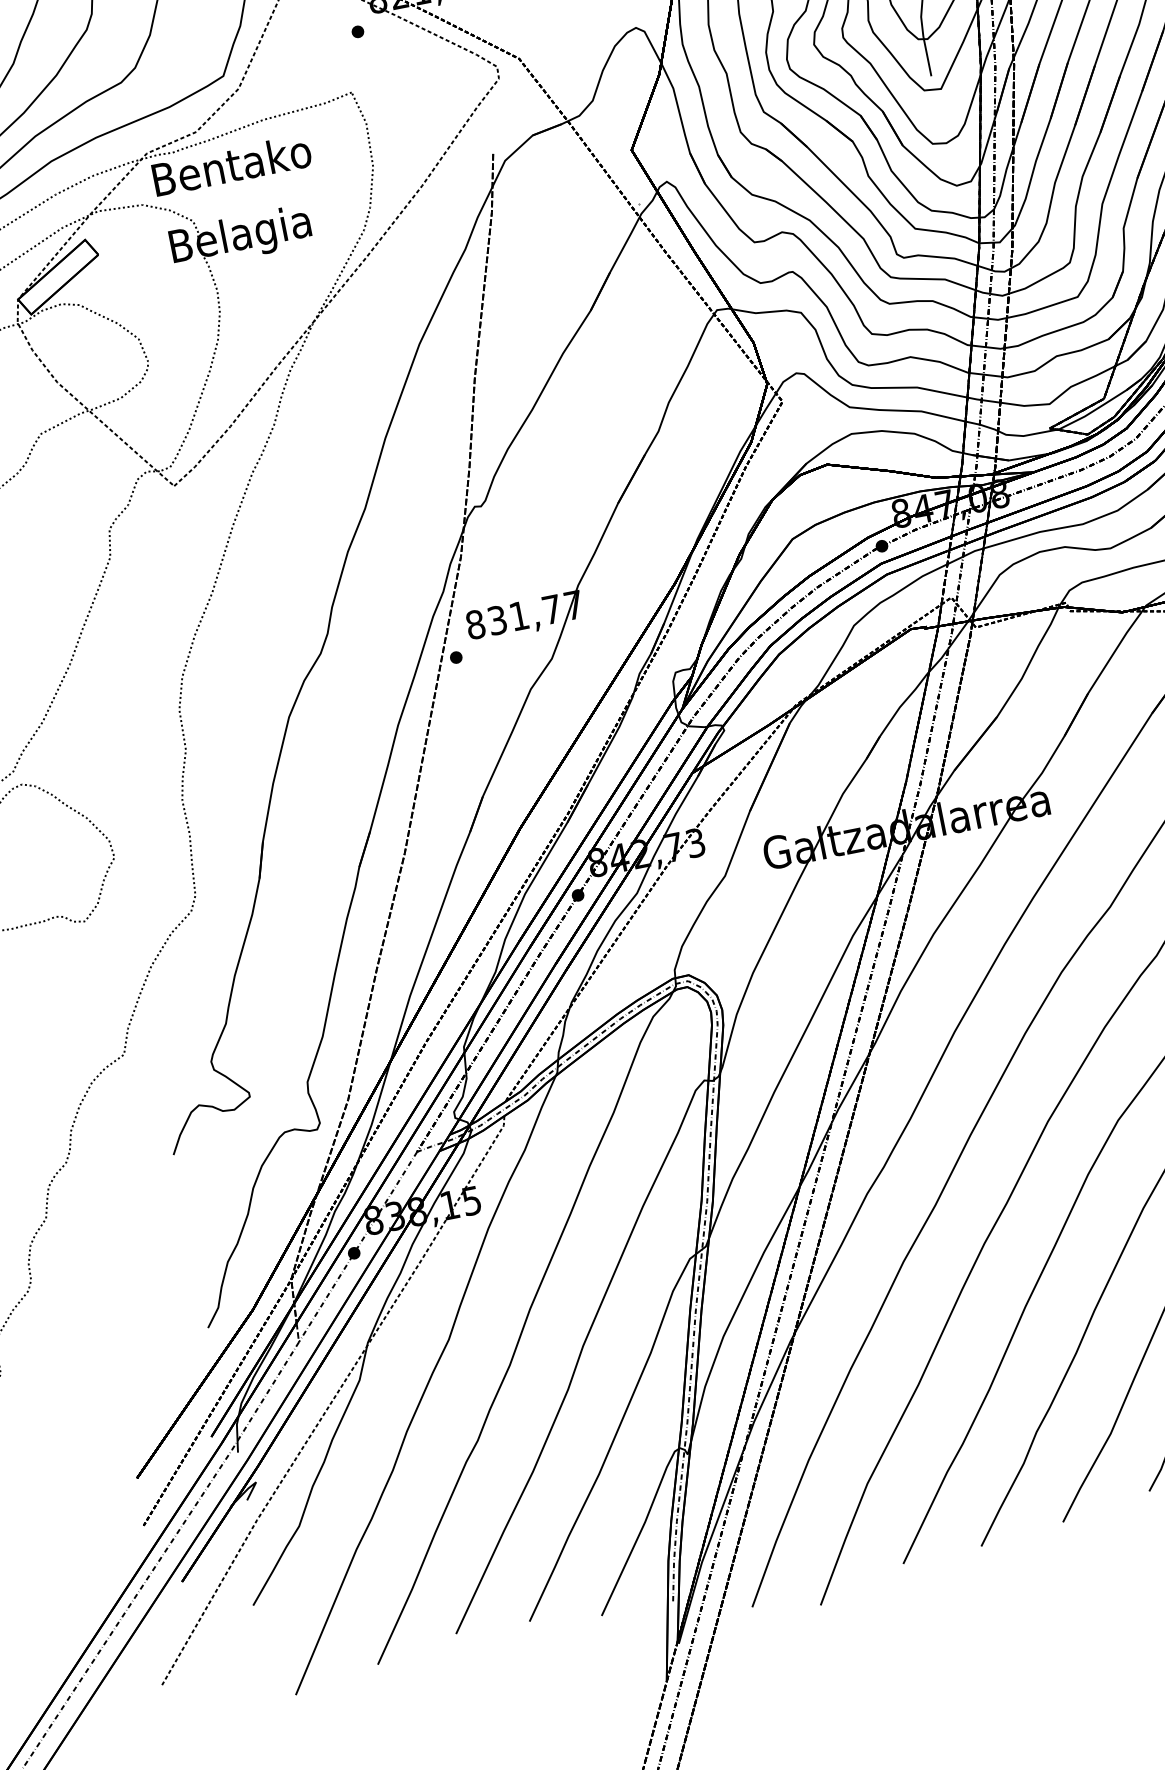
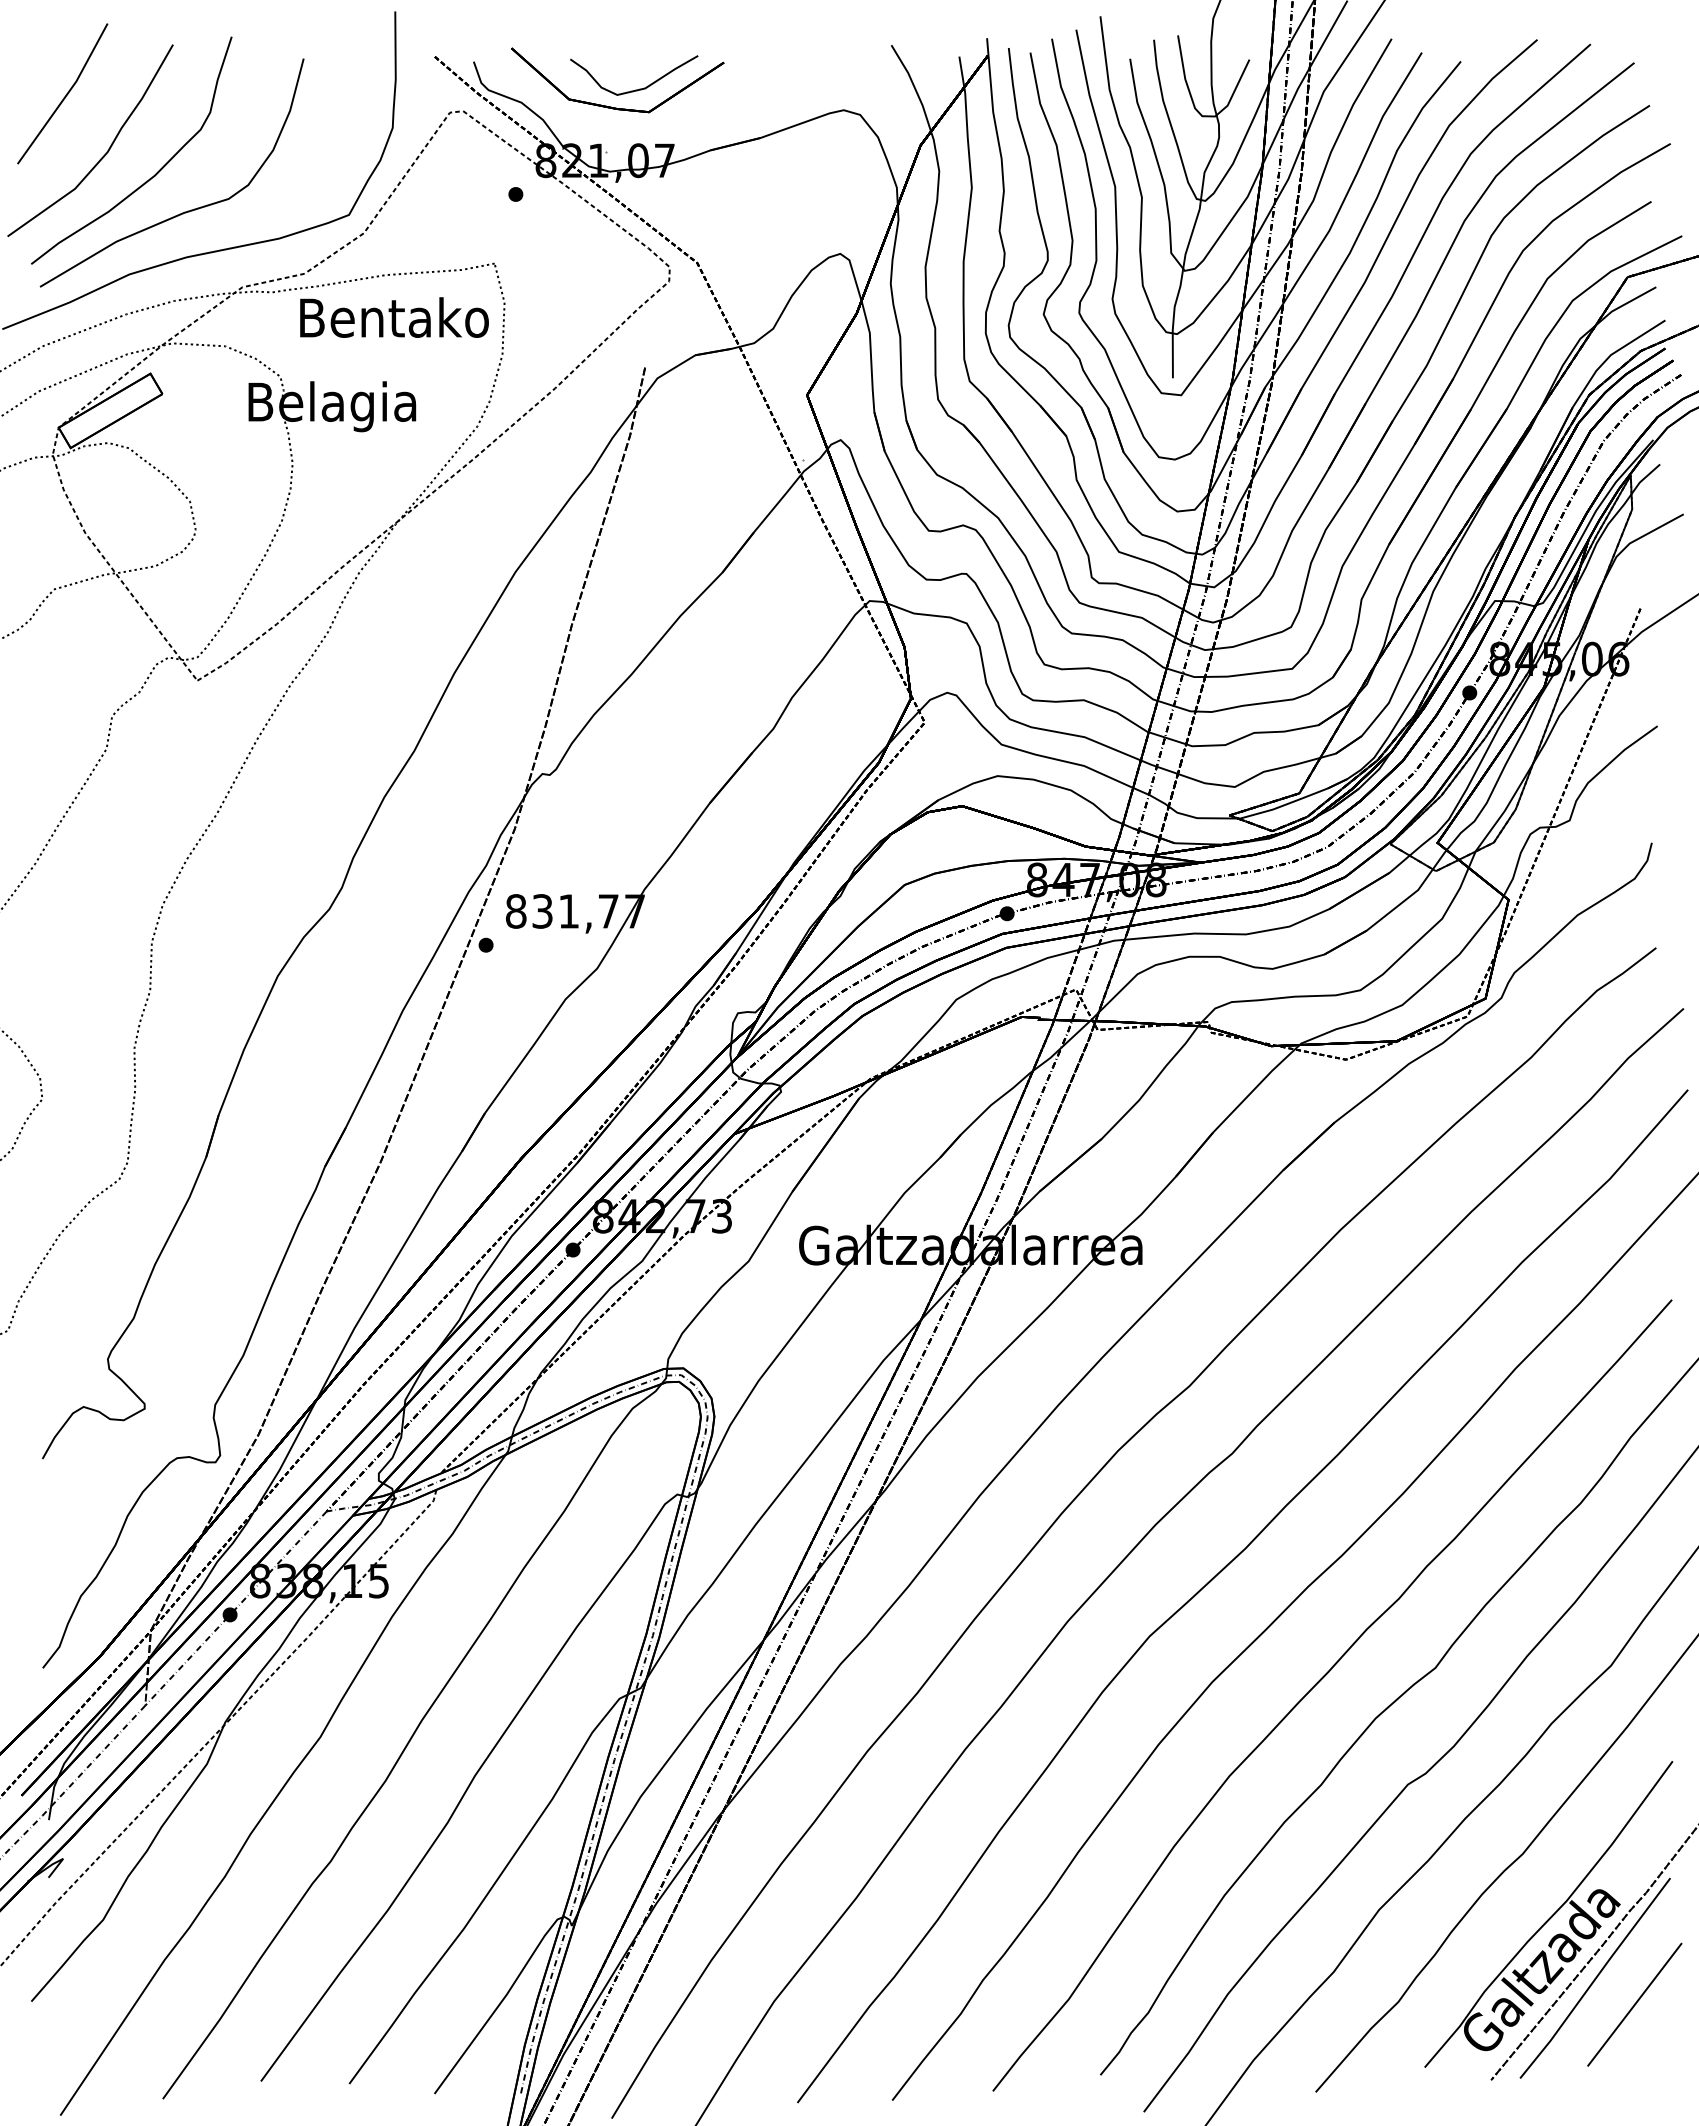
text: (231, 165) -> (394, 317), moved

